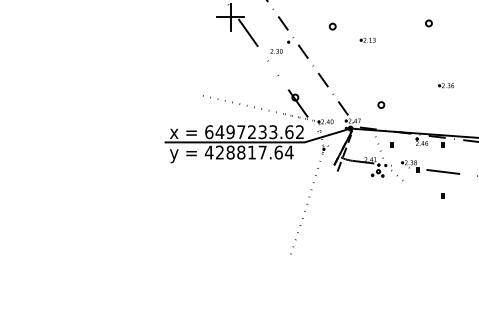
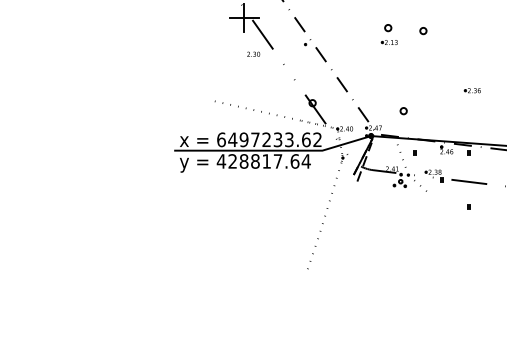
part: (428, 23) -> (422, 31), moved
part: (332, 26) -> (387, 27), moved
text: (276, 51) -> (253, 54), moved

